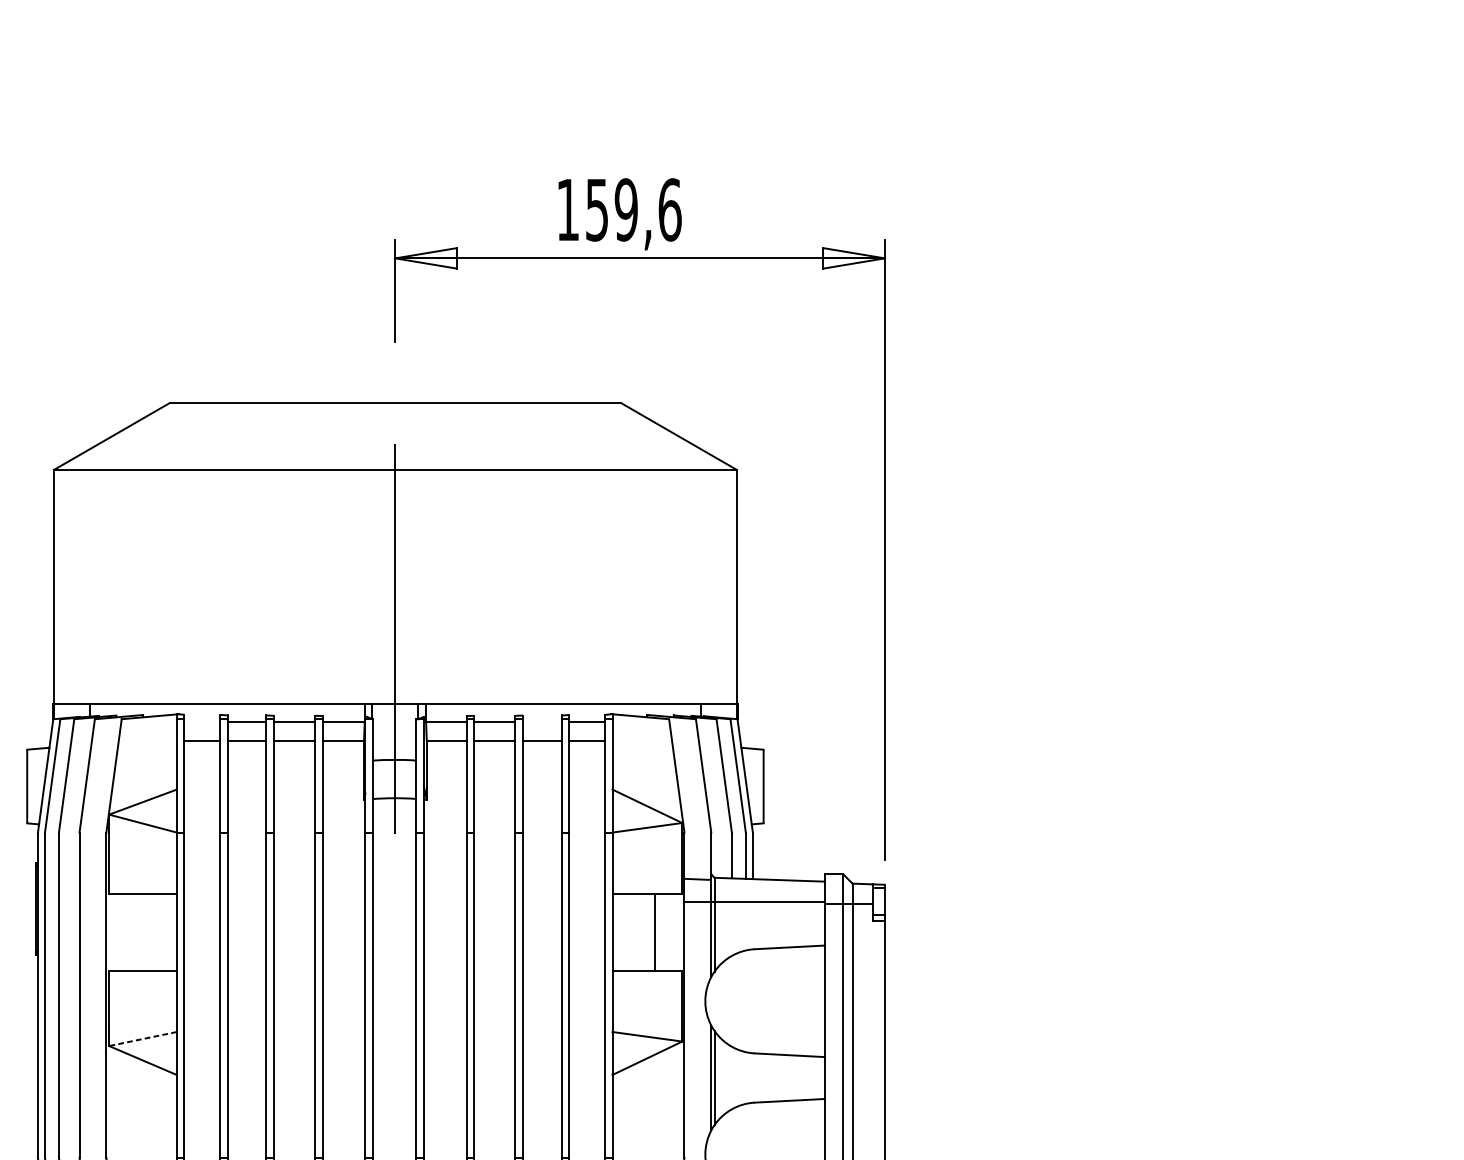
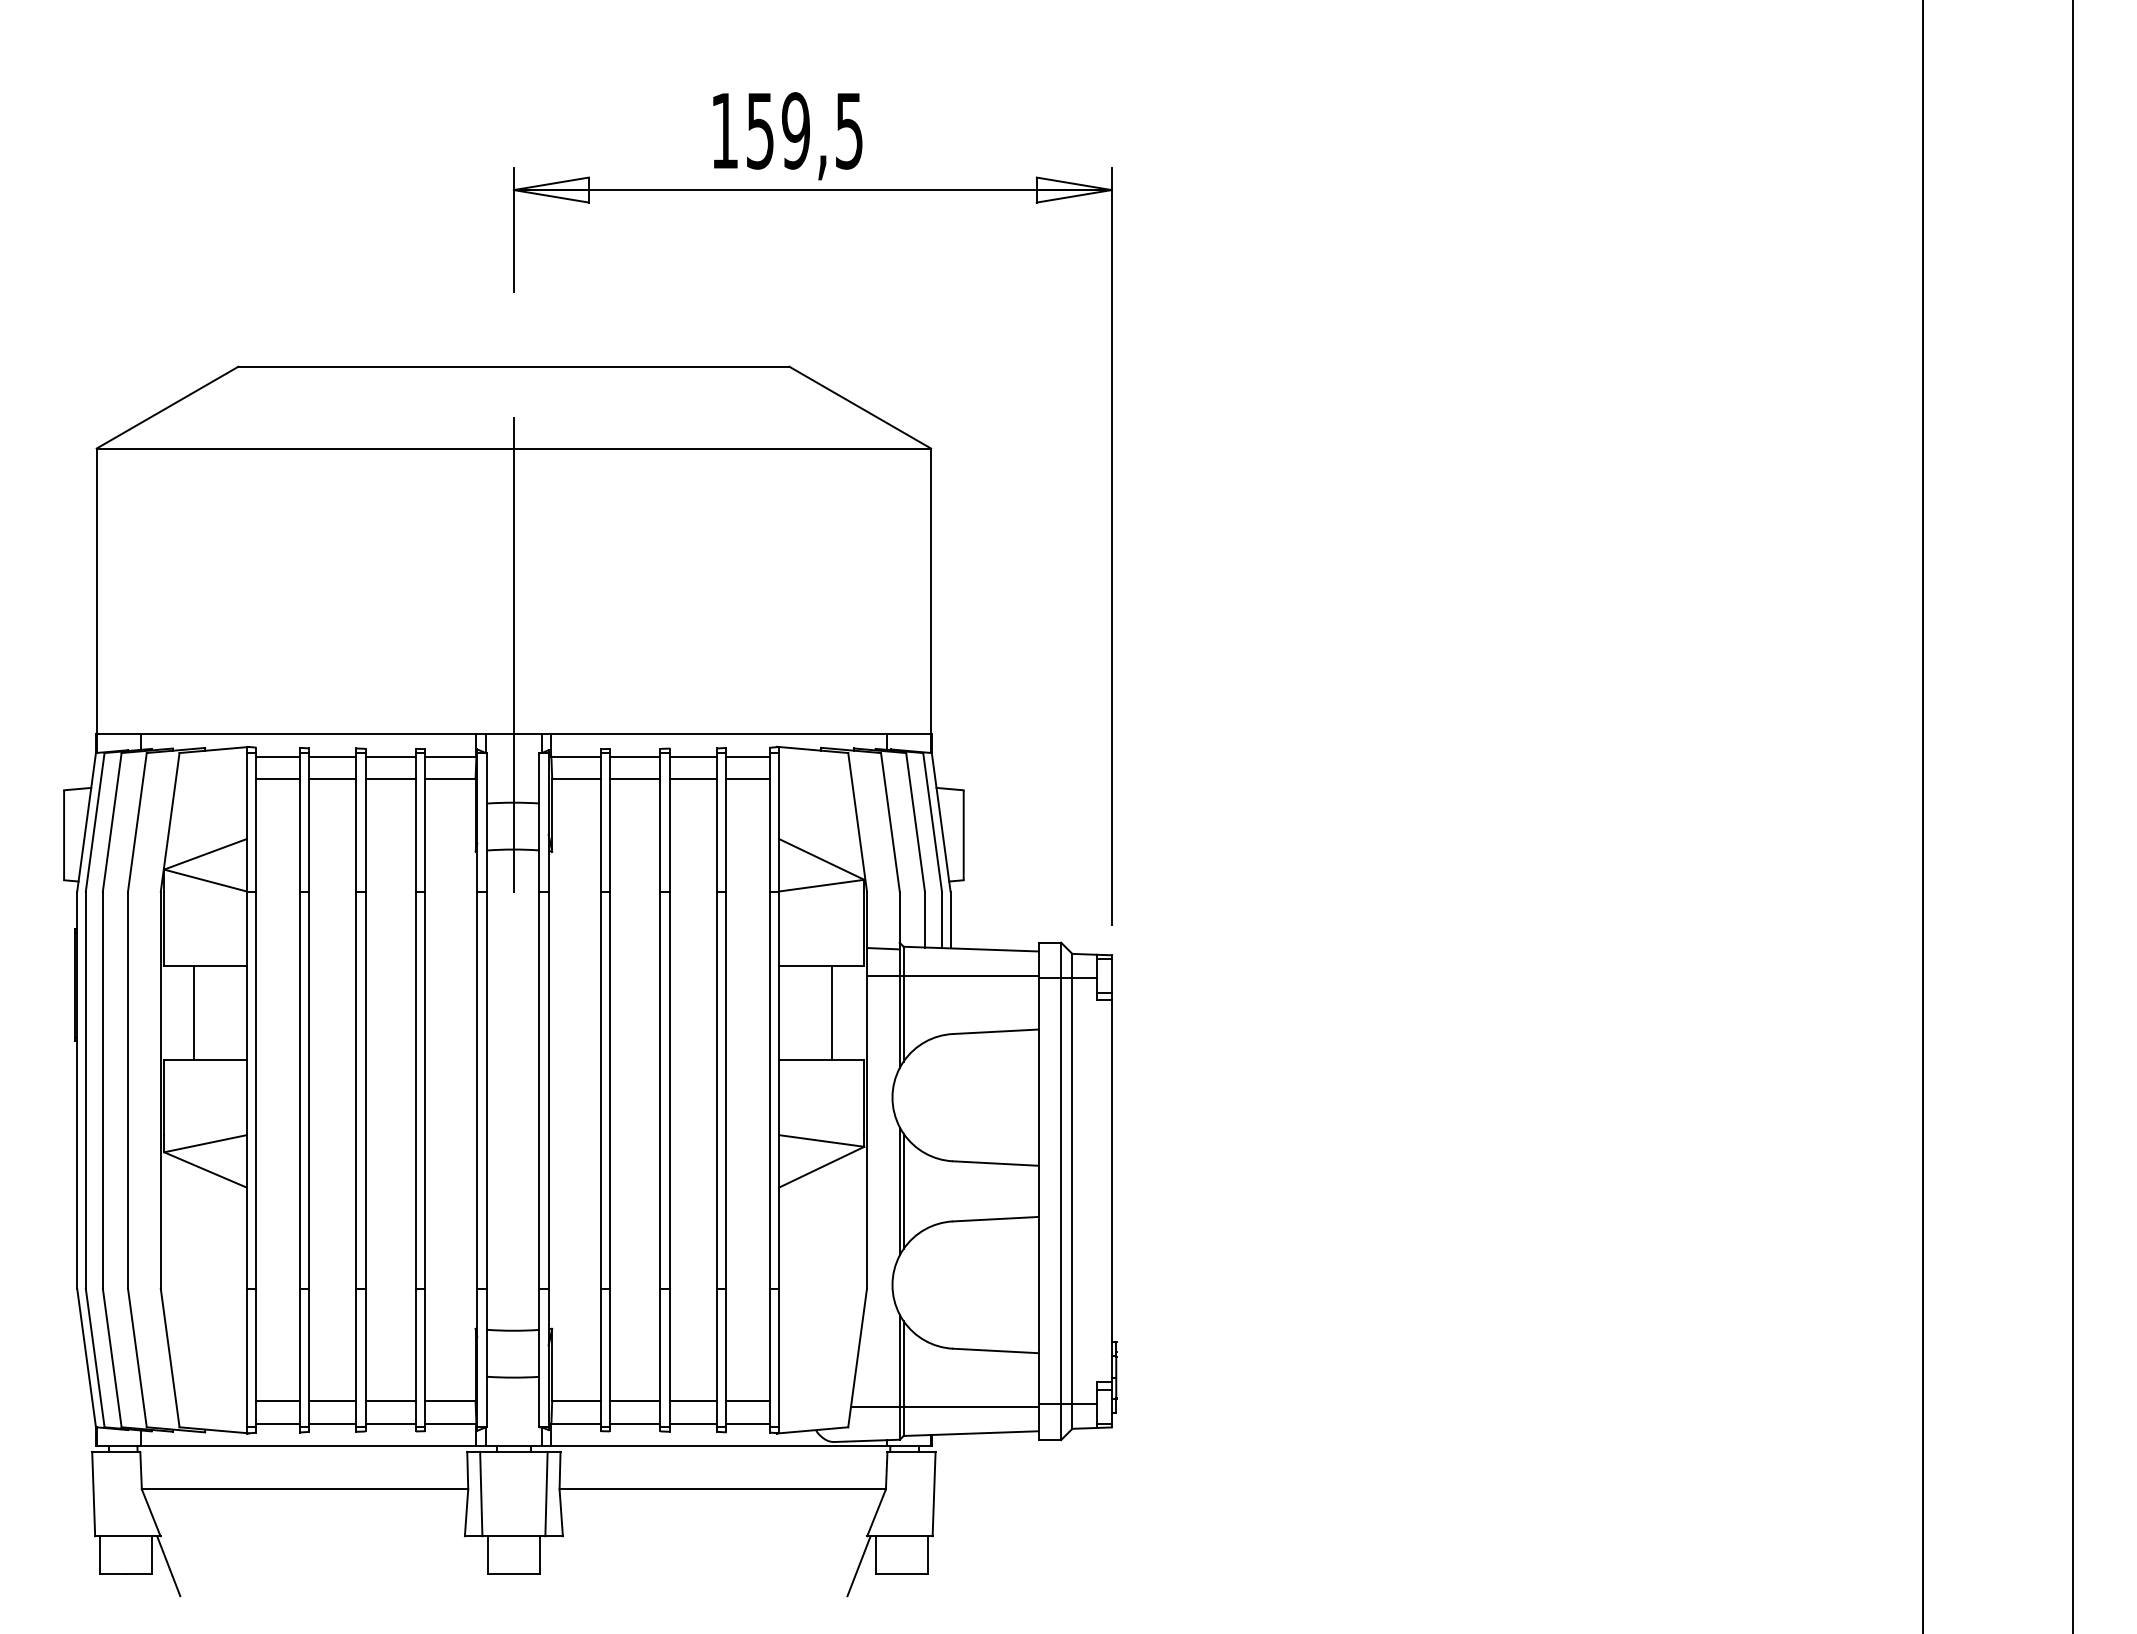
text: (670, 209) -> (849, 130), 159,6 -> 159,5
line: (201, 722) -> (277, 756), added
line: (542, 722) -> (693, 756), added
line: (133, 932) -> (194, 1013), added
line: (142, 1038) -> (205, 1143), dashed -> solid

